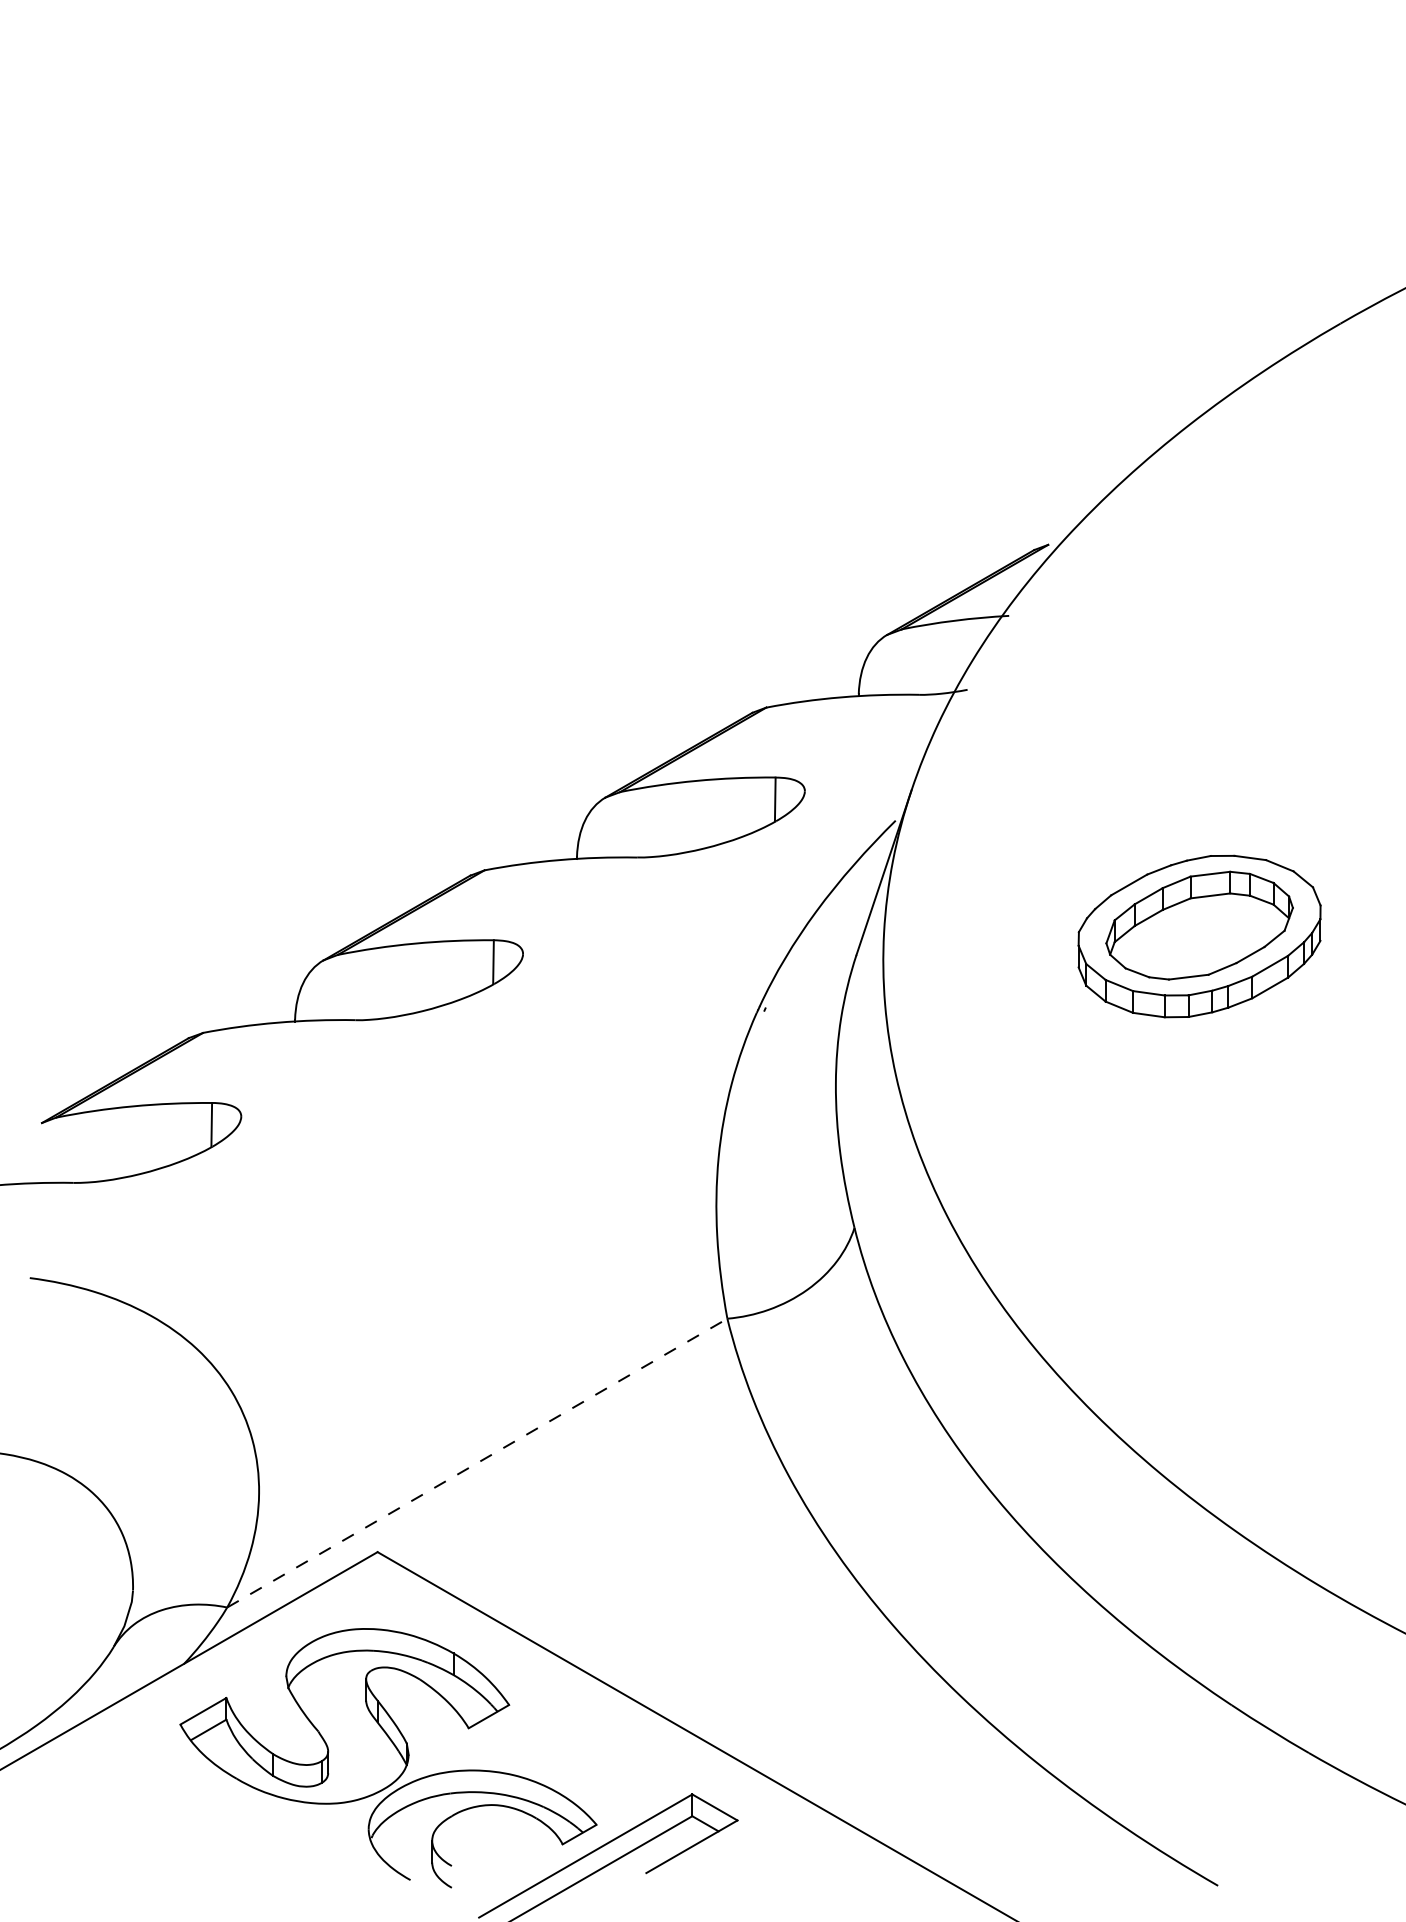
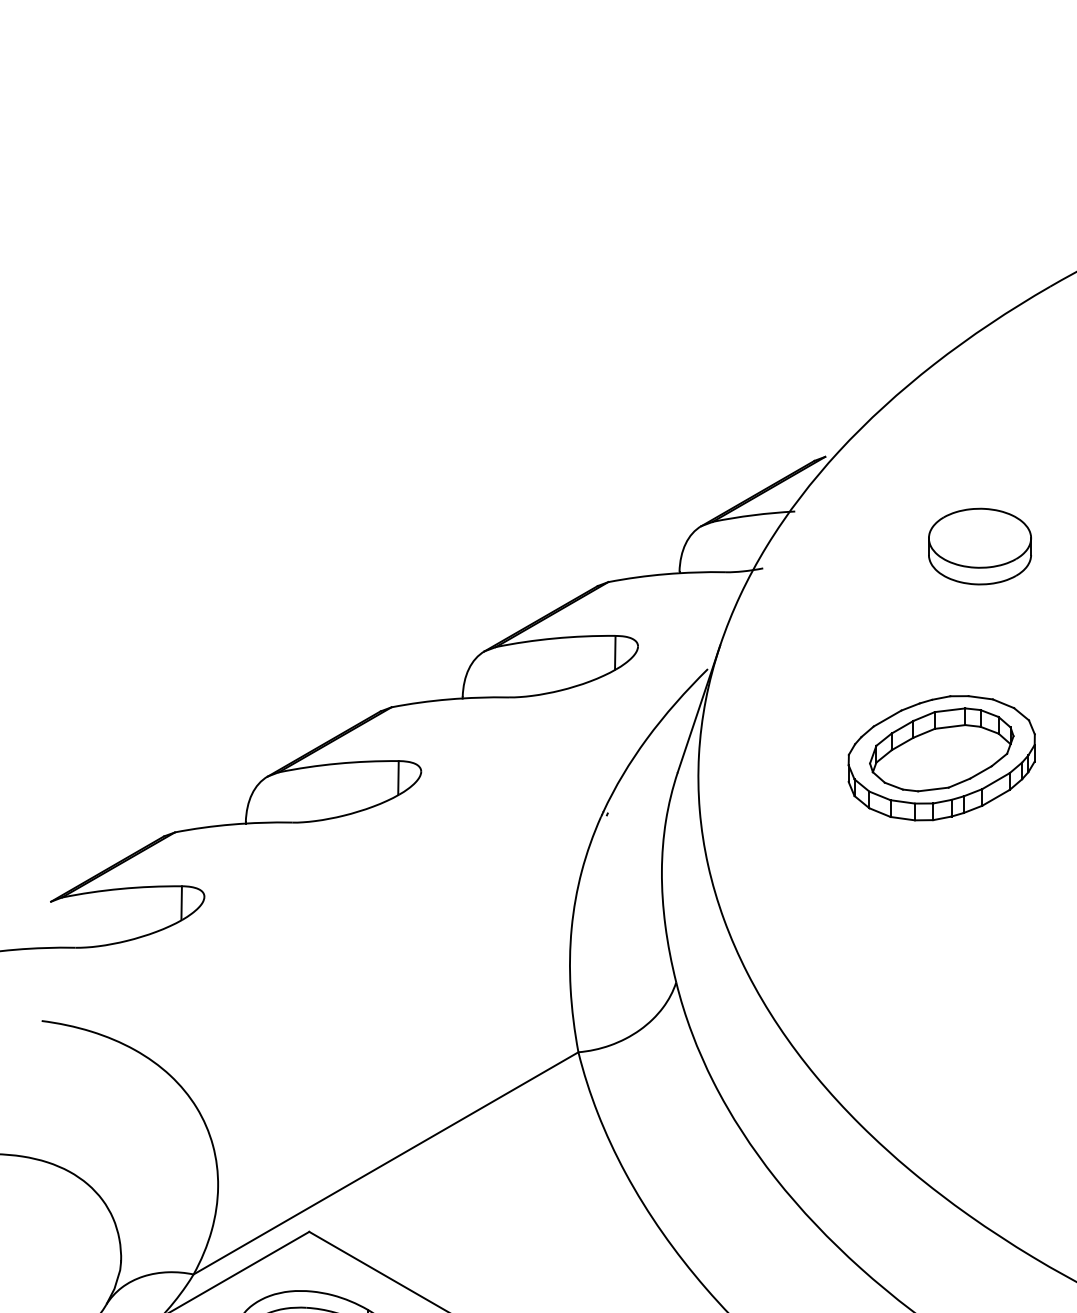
part: (1249, 661) -> (980, 546), added
line: (477, 1463) -> (386, 1163), dashed -> solid

